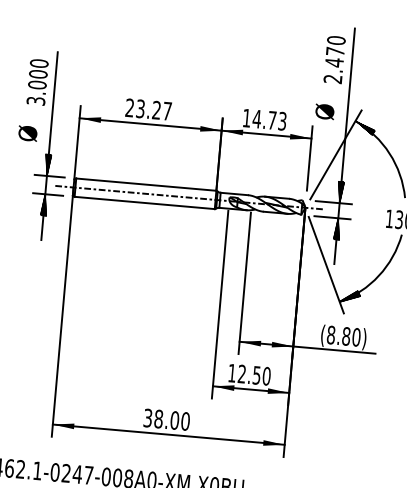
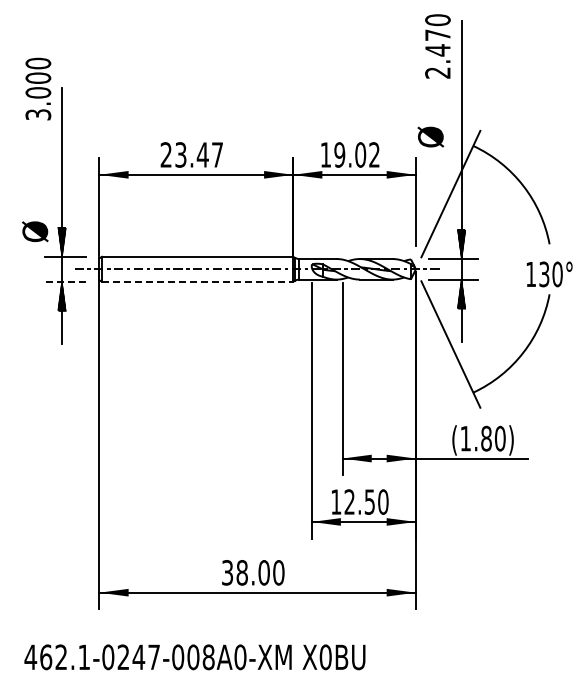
text: (334, 59) -> (437, 46), moved
text: (37, 81) -> (38, 88), moved
text: (156, 109) -> (202, 154), 23.27 -> 23.47
text: (269, 119) -> (356, 154), 14.73 -> 19.02
hatch: (364, 127) -> (486, 153), removed
text: (28, 133) -> (35, 231), moved
line: (47, 194) -> (65, 281), solid -> dashed
line: (144, 202) -> (197, 281), solid -> dashed
hatch: (349, 296) -> (486, 383), removed
text: (331, 334) -> (465, 438), (8.80) -> (1.80)

